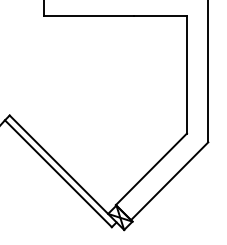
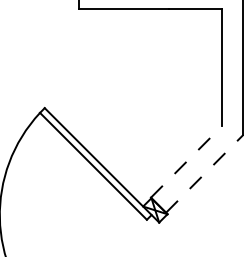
line: (151, 168) -> (186, 161), solid -> dashed
line: (169, 180) -> (204, 173), solid -> dashed

